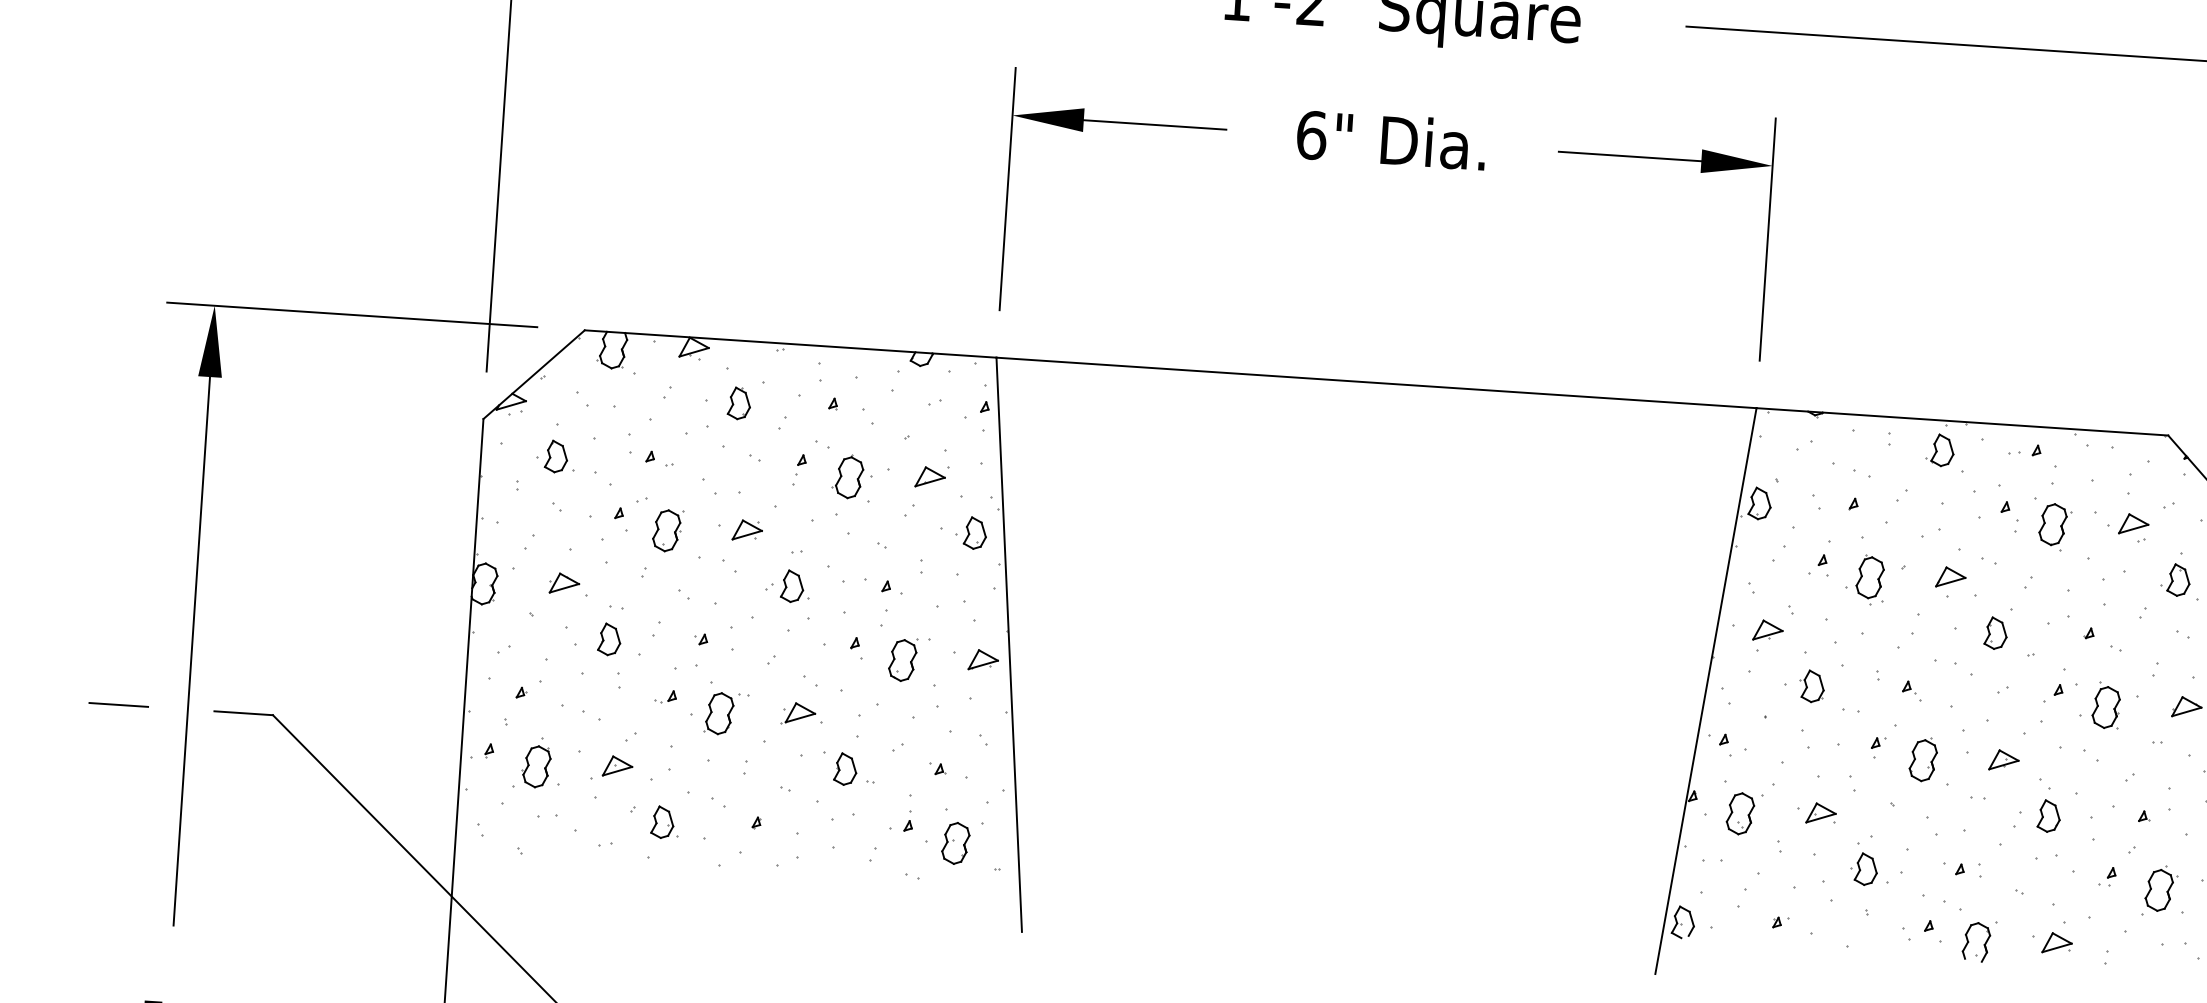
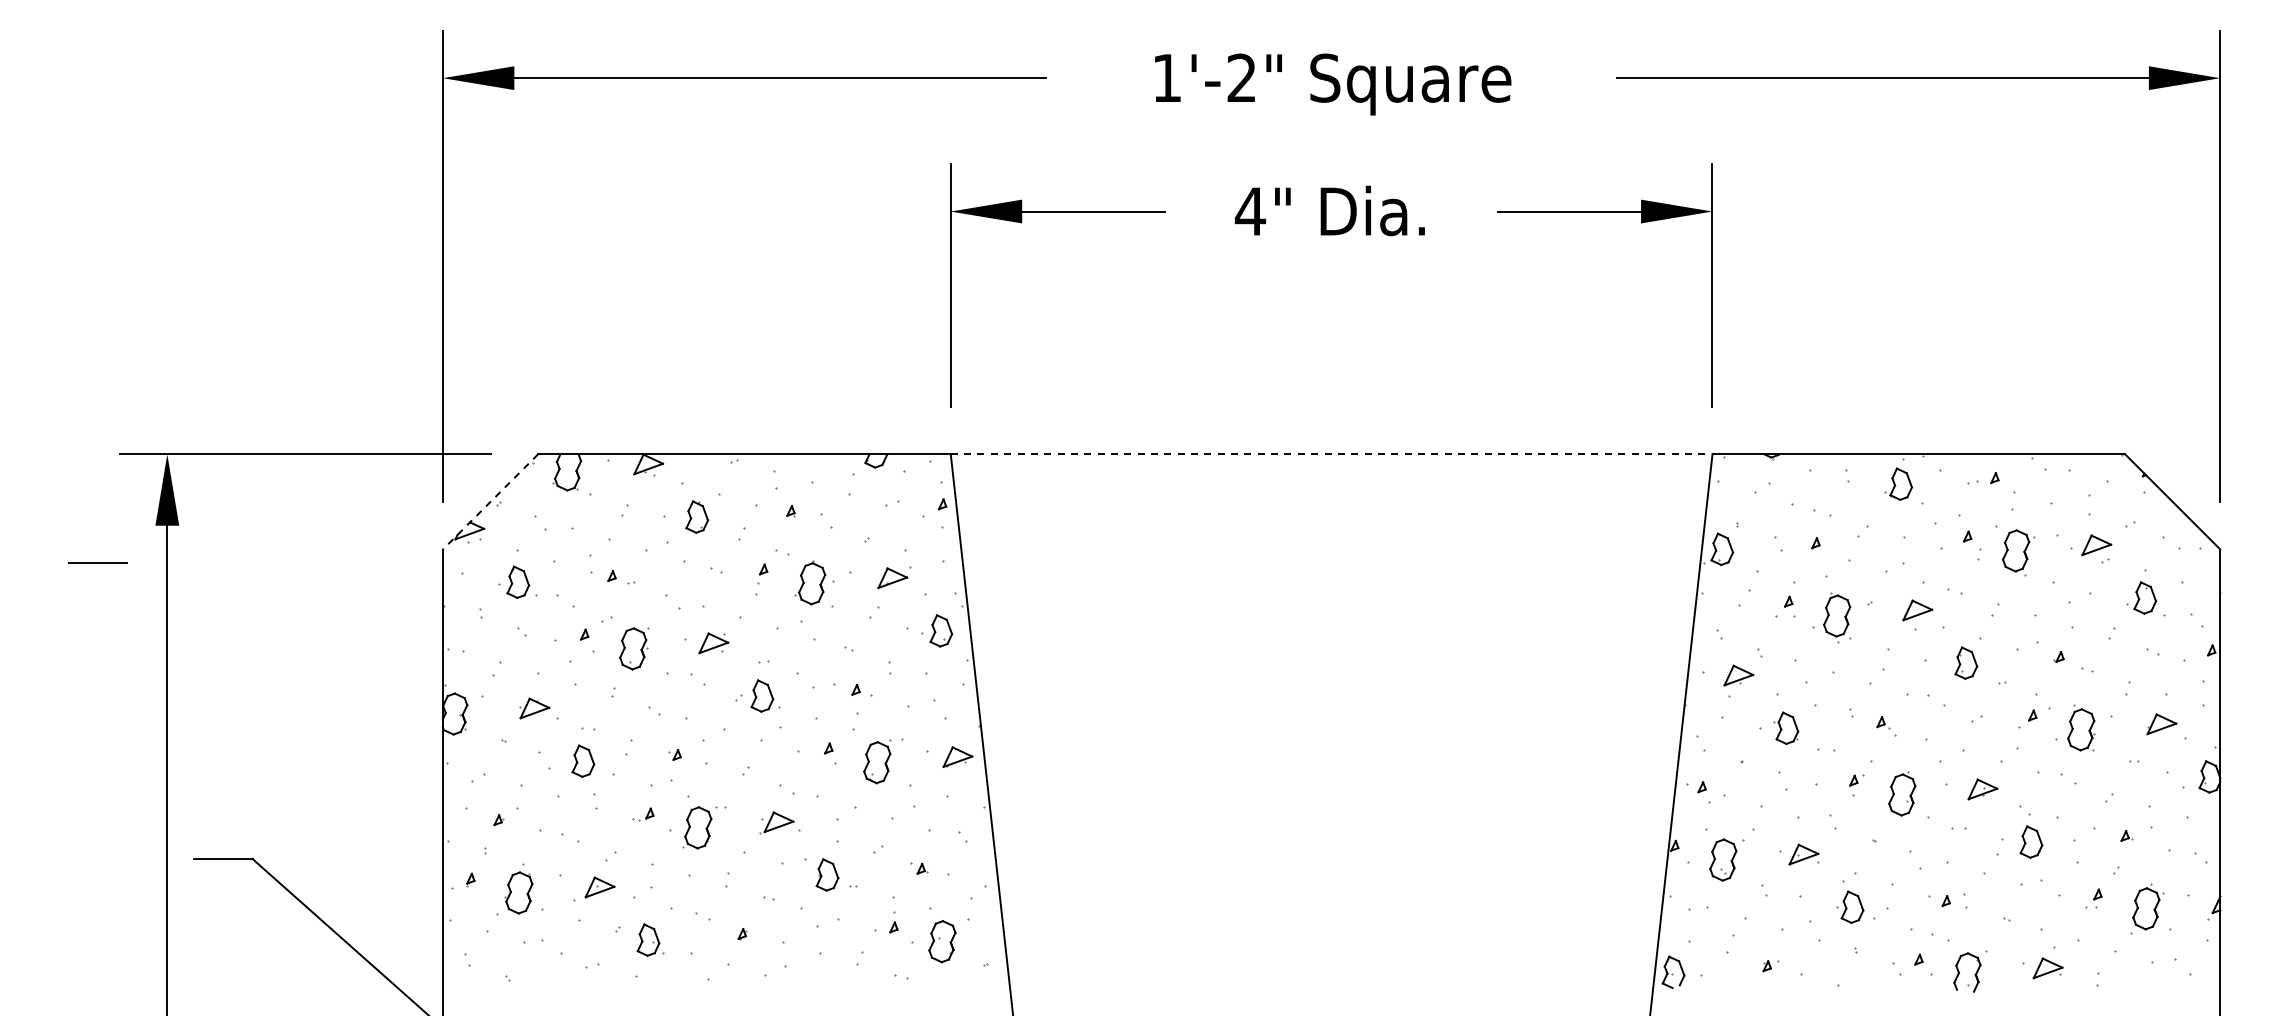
text: (1310, 135) -> (1249, 211), 6" -> 4"
line: (534, 375) -> (490, 502), solid -> dashed
line: (1376, 383) -> (1331, 454), solid -> dashed
line: (118, 704) -> (97, 562), moved

